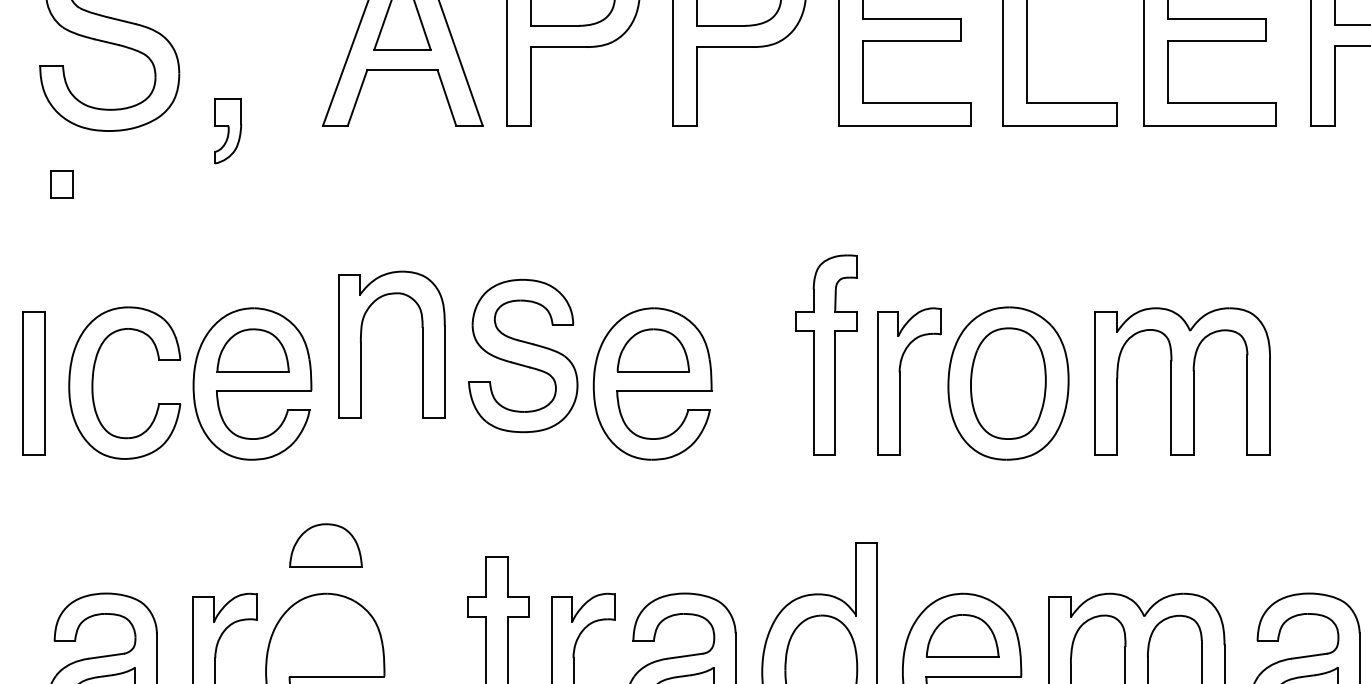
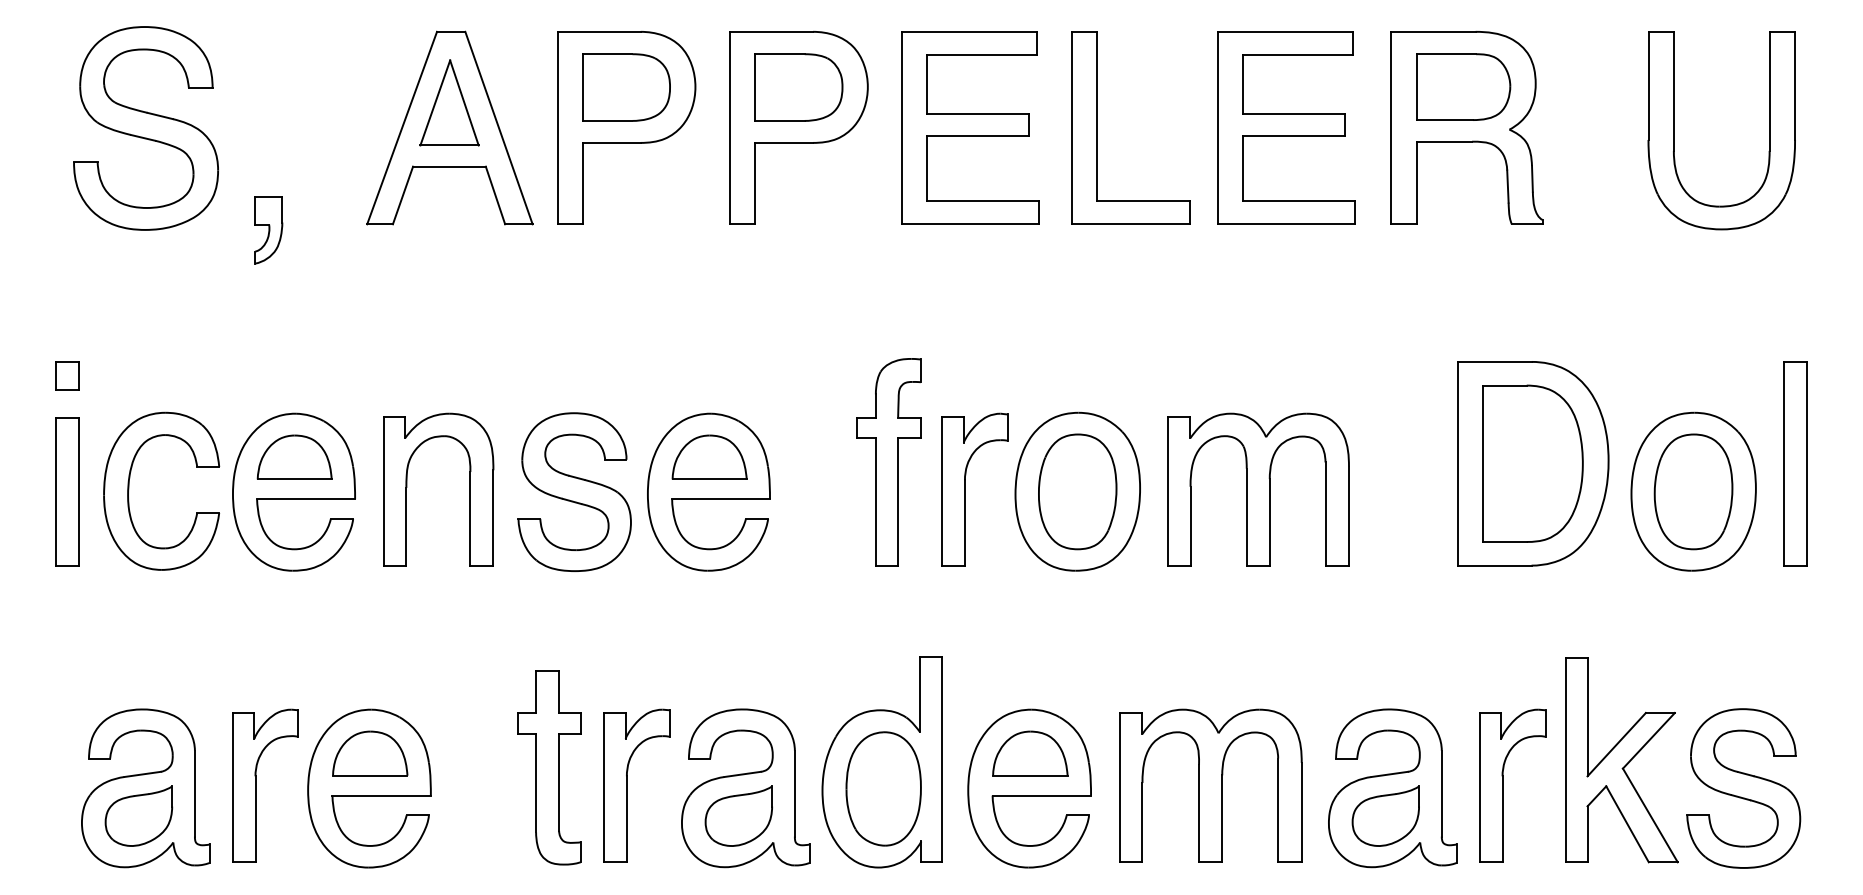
part: (61, 183) -> (67, 375), moved
part: (421, 344) -> (469, 489), moved
part: (523, 355) -> (574, 491), moved
part: (326, 545) -> (370, 753), moved

